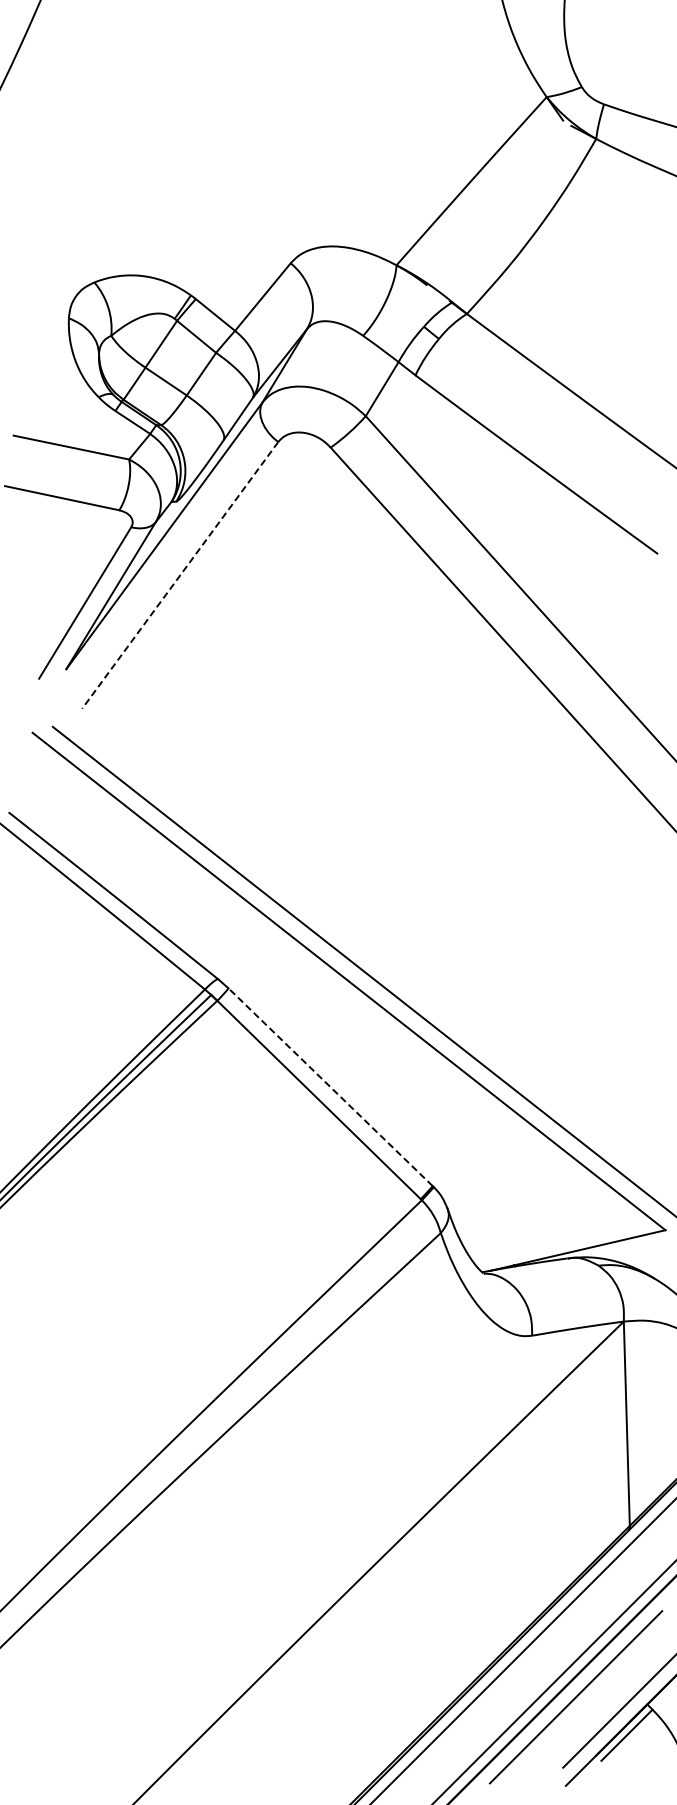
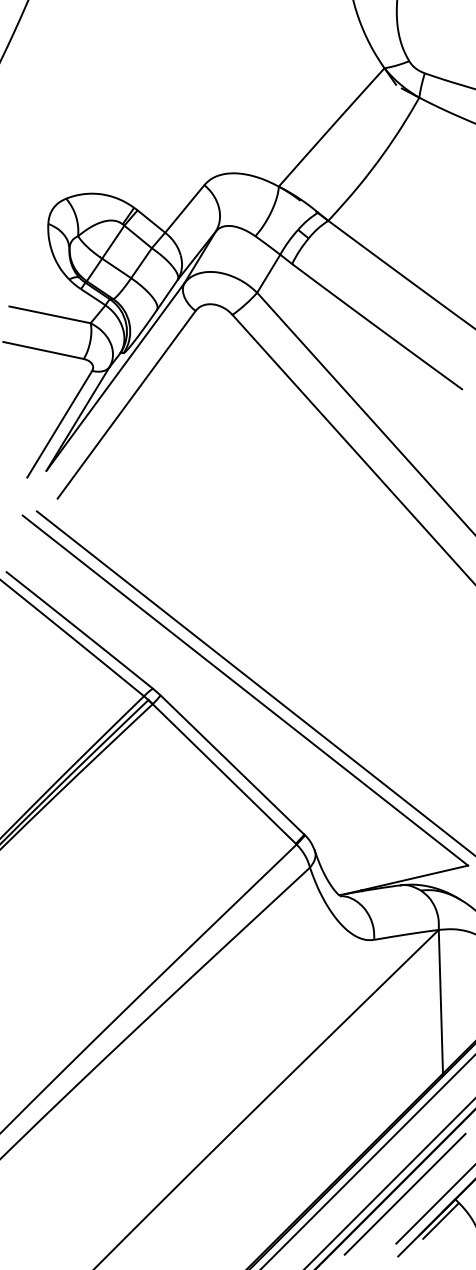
line: (179, 575) -> (126, 404), dashed -> solid
line: (330, 1086) -> (232, 764), dashed -> solid

